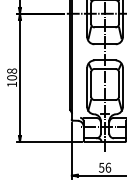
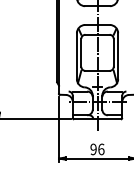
text: (101, 167) -> (93, 149), 56 -> 96

